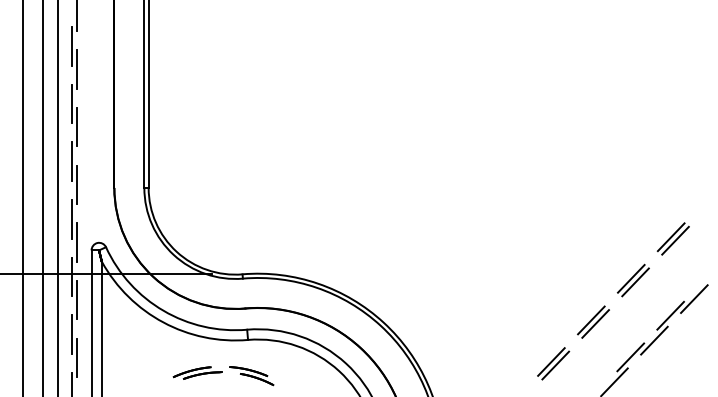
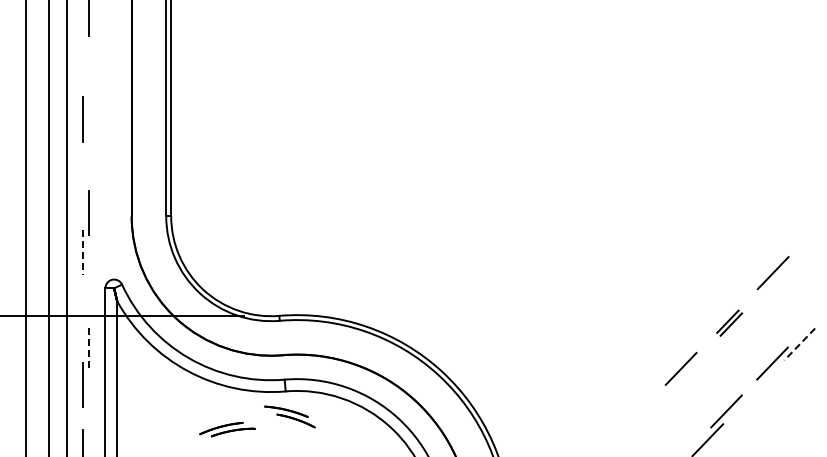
line: (71, 46) -> (82, 53), removed
line: (77, 69) -> (89, 79), removed
line: (77, 127) -> (89, 146), removed
line: (71, 161) -> (82, 185), removed
line: (71, 219) -> (82, 252), solid -> dashed
line: (674, 241) -> (777, 277), removed
line: (77, 242) -> (89, 279), removed
line: (71, 276) -> (82, 318), removed
part: (633, 280) -> (729, 323), size x0.7
line: (694, 299) -> (799, 344), solid -> dashed
line: (77, 300) -> (89, 345), solid -> dashed
line: (595, 323) -> (685, 372), removed
line: (654, 340) -> (753, 392), removed
line: (77, 357) -> (89, 411), removed
part: (553, 363) -> (637, 418), removed
part: (251, 375) -> (289, 416), moved

